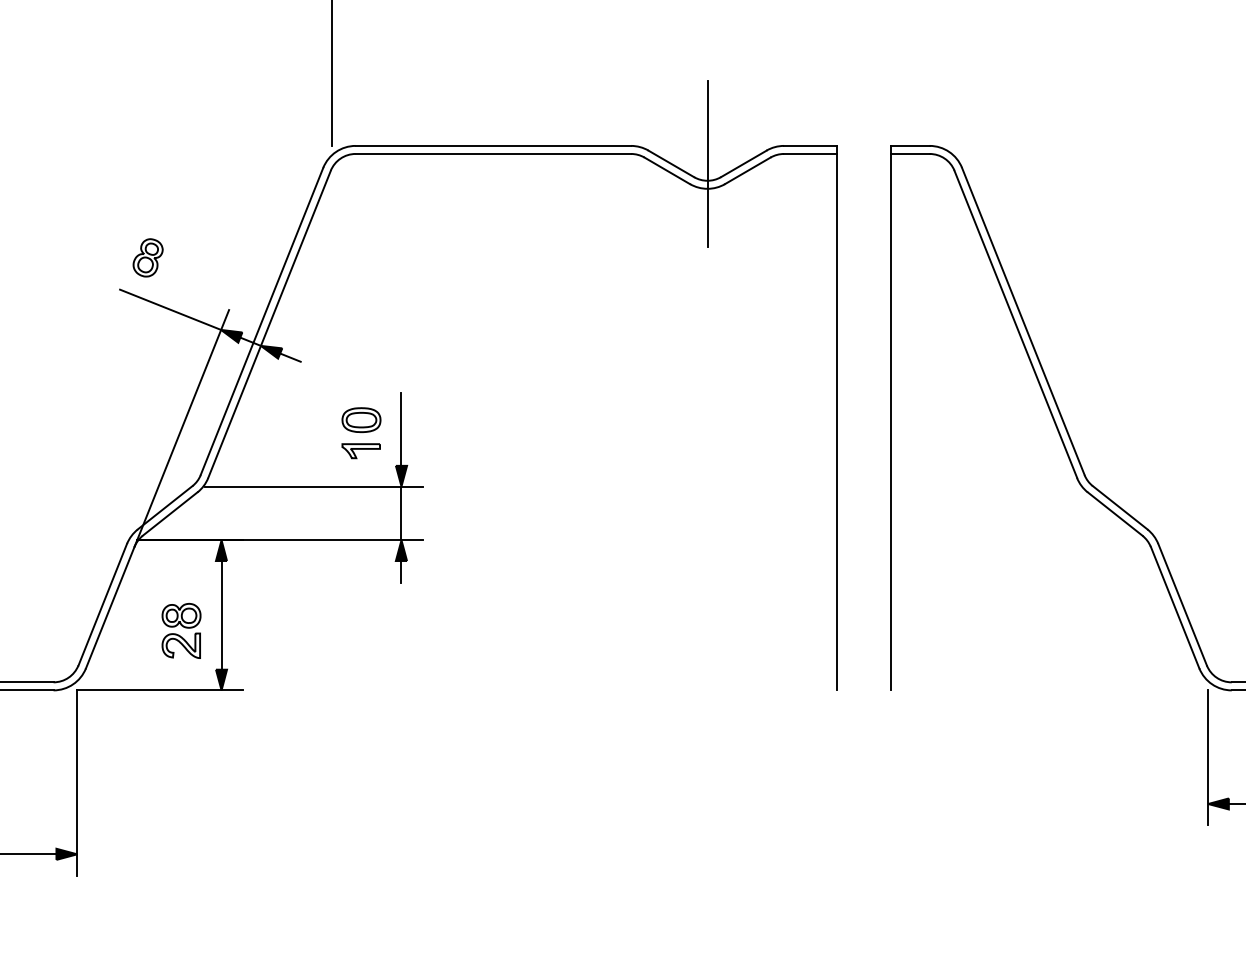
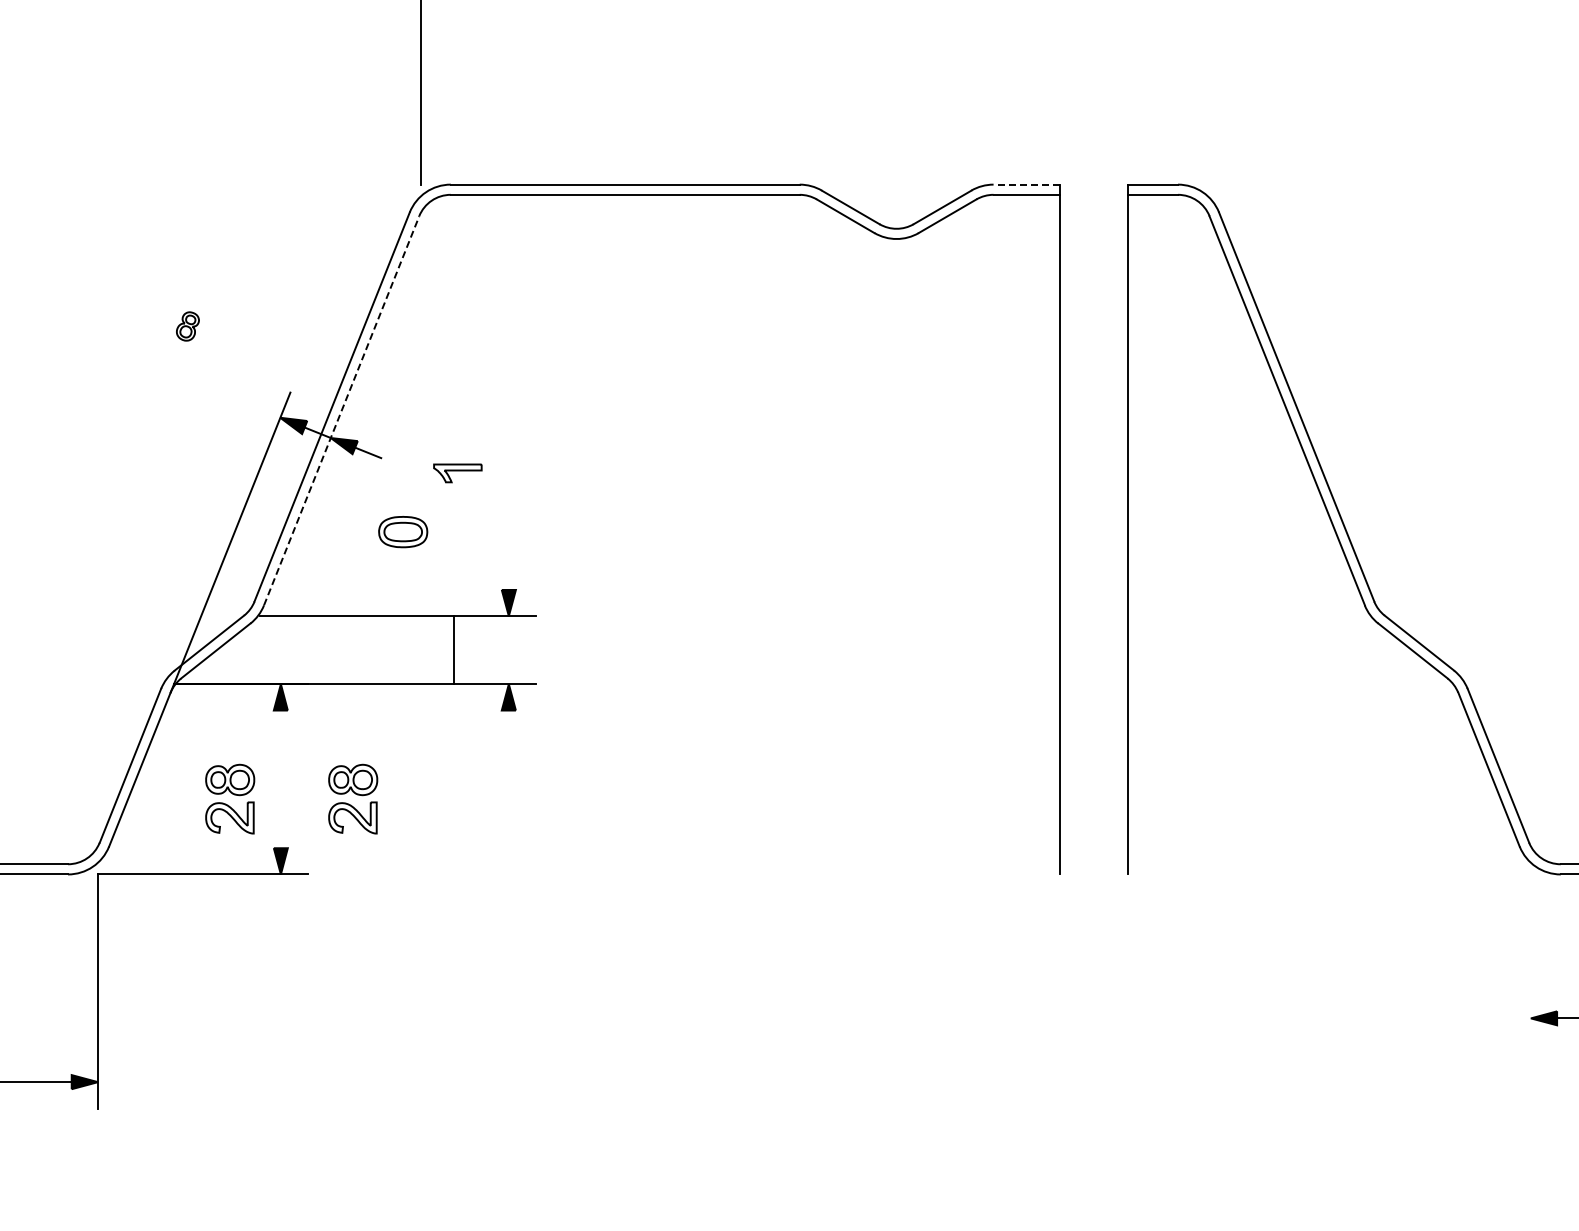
line: (810, 145) -> (1026, 184), solid -> dashed
line: (707, 163) -> (896, 207), removed
part: (147, 257) -> (187, 326), size x0.6
line: (170, 309) -> (216, 391), removed
line: (269, 324) -> (341, 410), solid -> dashed
part: (361, 420) -> (403, 532), moved
line: (401, 429) -> (508, 543), removed
part: (360, 451) -> (457, 473), moved
line: (401, 513) -> (453, 650), moved
line: (401, 572) -> (508, 724), removed
line: (221, 615) -> (280, 779), removed
part: (278, 630) -> (353, 798), added
line: (1207, 757) -> (1530, 959), removed

